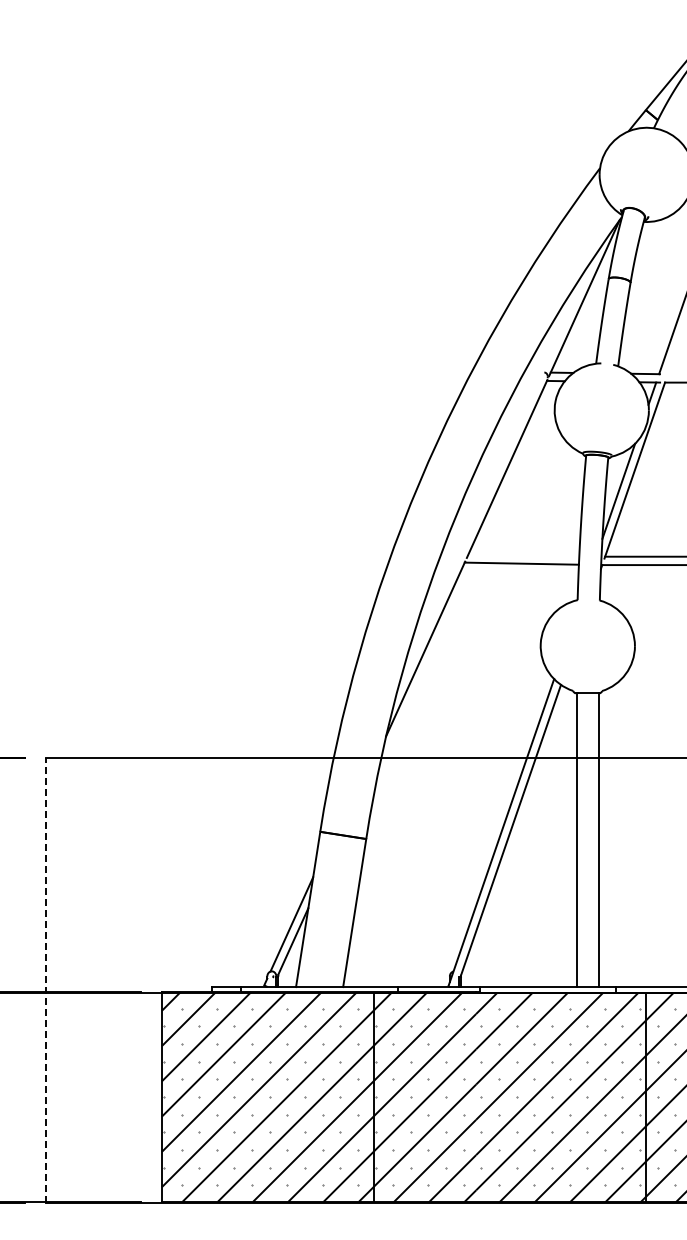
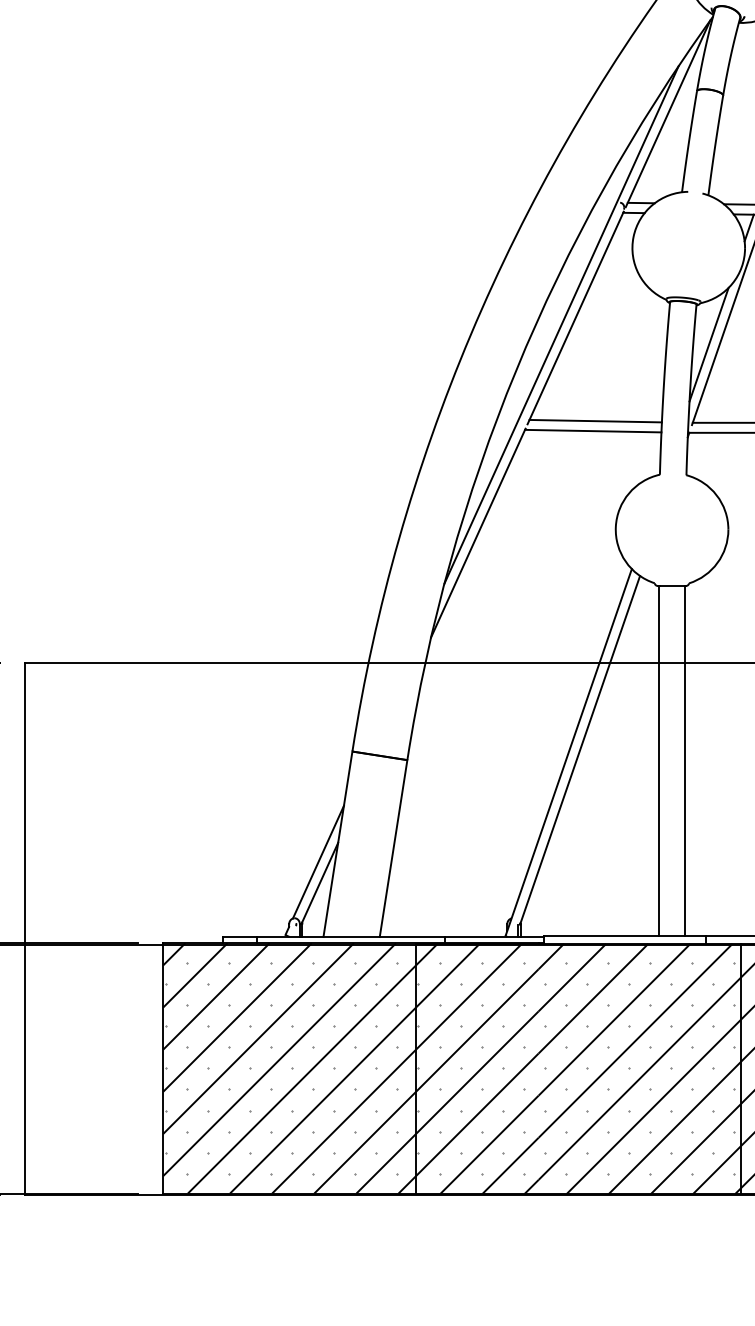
line: (495, 474) -> (561, 324), added
line: (523, 555) -> (595, 421), added
line: (45, 980) -> (24, 929), dashed -> solid

